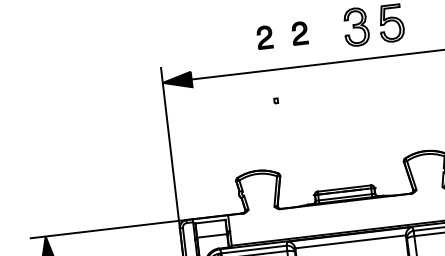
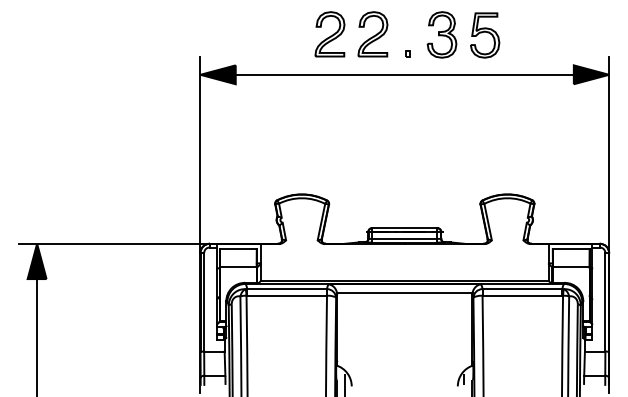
part: (299, 33) -> (372, 34), size x1.67
part: (264, 37) -> (329, 34), size x1.67
part: (275, 100) -> (407, 53), moved

